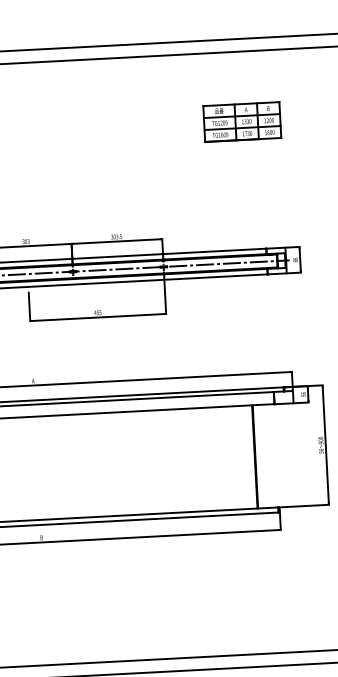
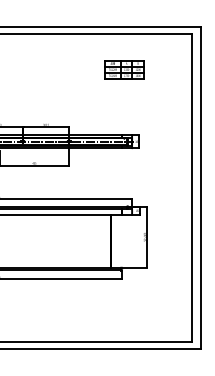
part: (242, 121) -> (124, 69), moved

